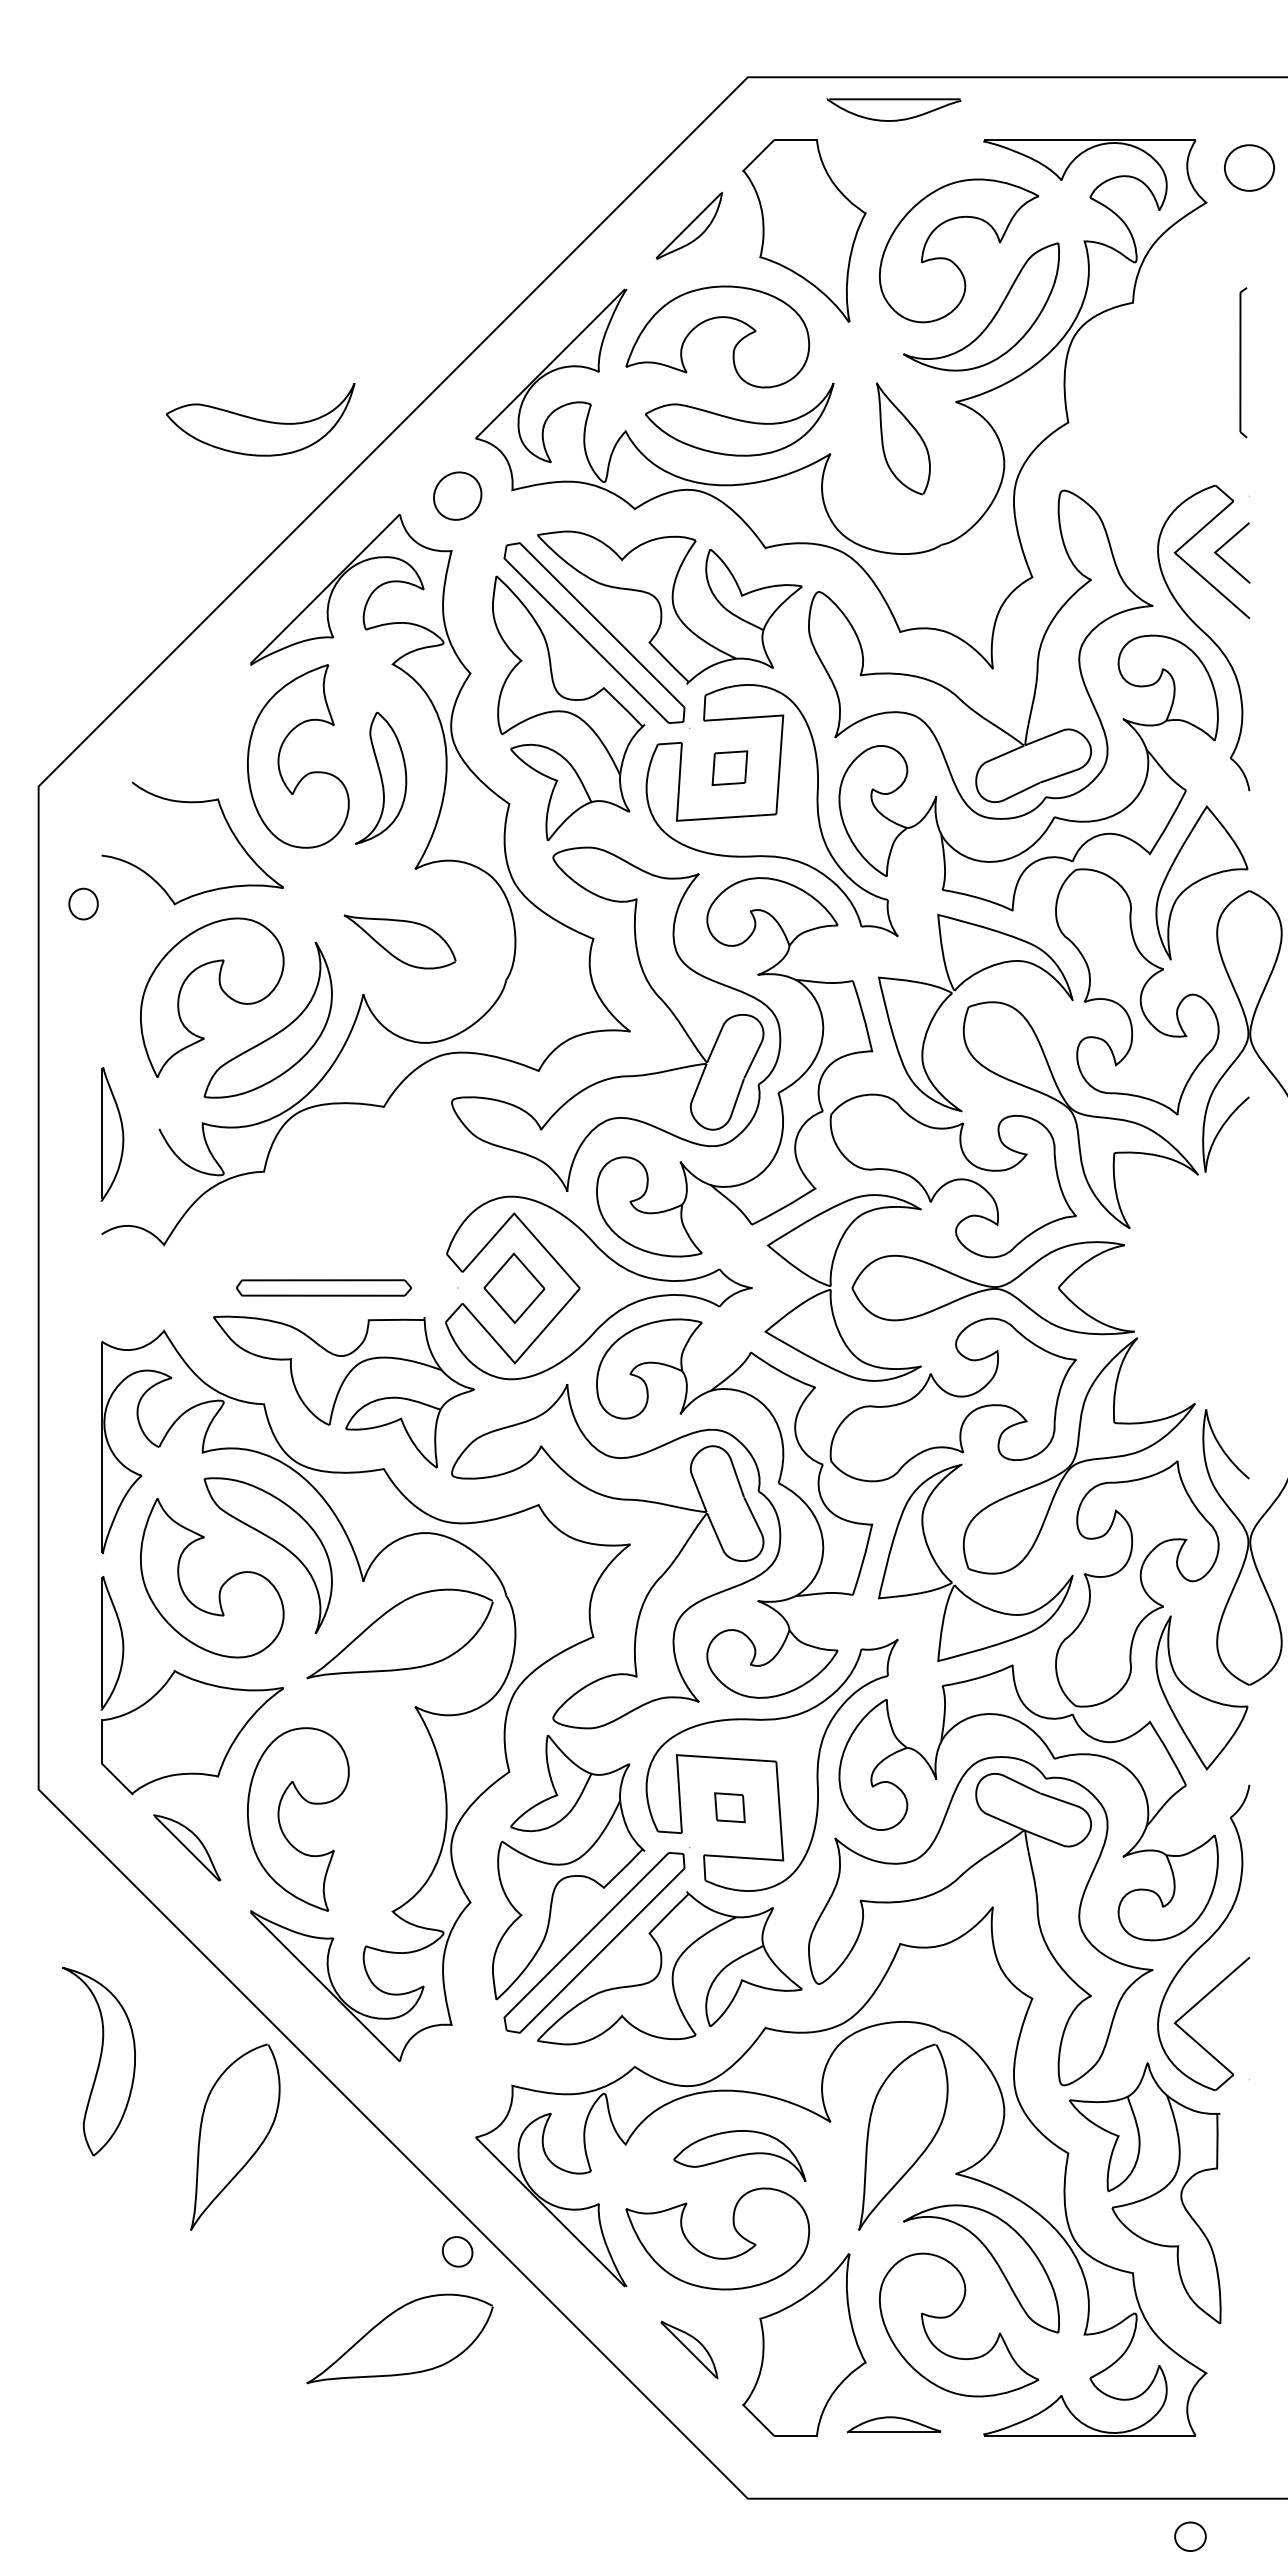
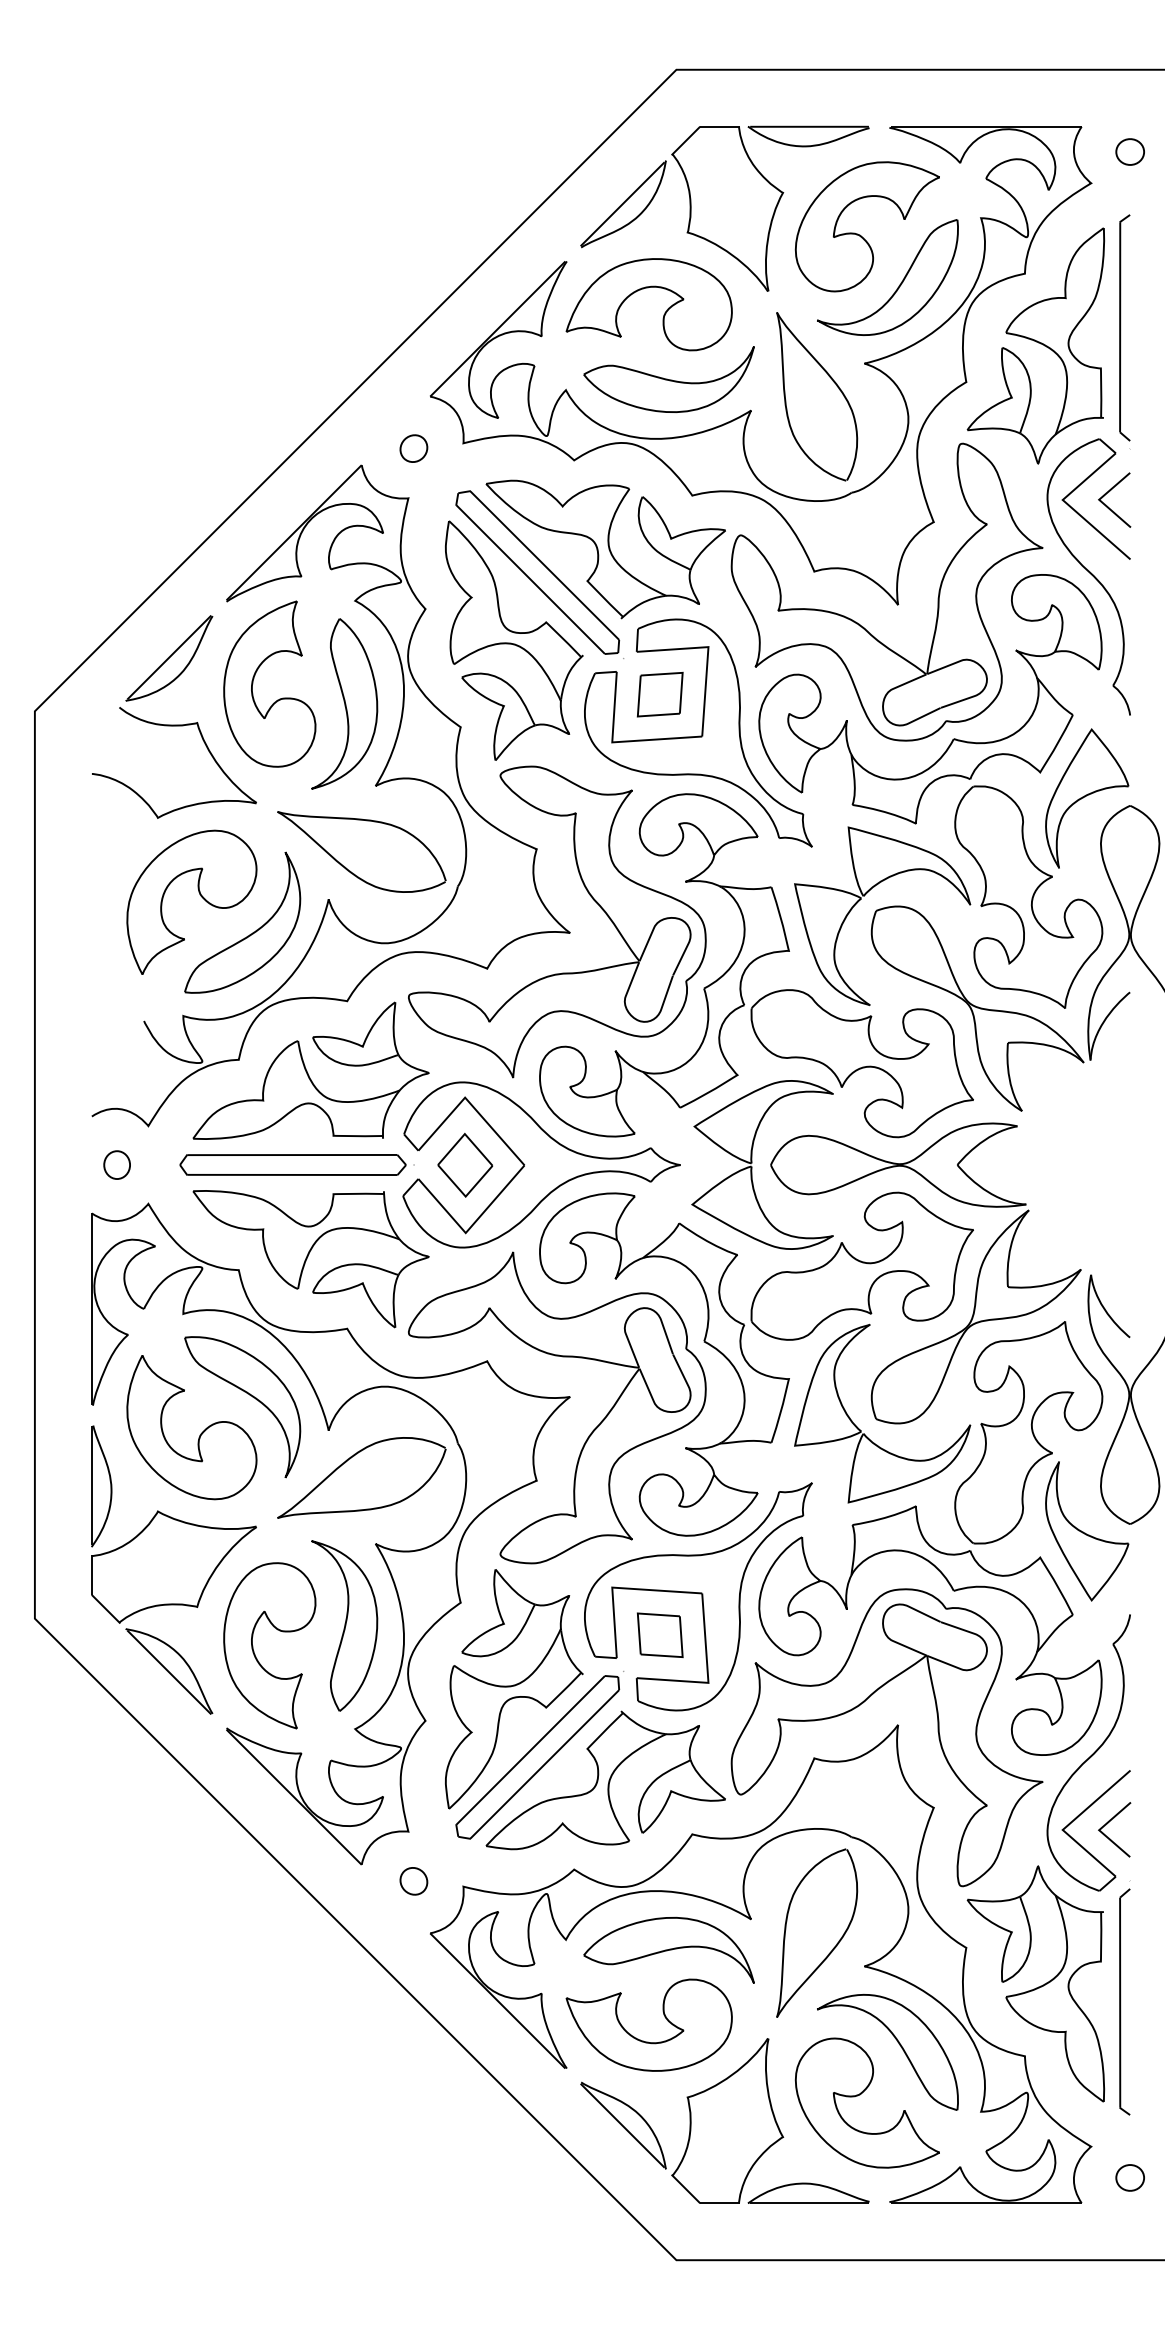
part: (893, 109) -> (808, 136), moved
part: (1249, 168) -> (1130, 152), size x0.62
part: (689, 225) -> (623, 203), size x1.43
part: (1243, 362) -> (1124, 327), size x1.67
part: (1145, 382) -> (1036, 345), added
part: (260, 419) -> (235, 379), removed
part: (903, 438) -> (817, 396), size x1.67
part: (457, 495) -> (413, 448), size x0.62
part: (186, 727) -> (168, 657), added
part: (729, 768) -> (659, 695), size x1.43
part: (380, 777) -> (344, 703), size x1.43
part: (83, 903) -> (117, 1164), moved
part: (399, 941) -> (361, 851), size x1.67
part: (112, 1134) -> (101, 1026), removed
part: (343, 1183) -> (310, 1070), added
part: (323, 1287) -> (292, 1164), size x1.43
part: (729, 1807) -> (659, 1634), size x1.67
part: (186, 1847) -> (168, 1671), size x1.43
curve: (1225, 2015) -> (1108, 1823), added
part: (98, 2061) -> (344, 1625), moved
part: (235, 2136) -> (212, 1932), removed
part: (739, 2155) -> (668, 1949), size x1.43
part: (1243, 2212) -> (1124, 2001), added
part: (457, 2251) -> (413, 1880), moved
part: (399, 2338) -> (361, 2115), removed
part: (689, 2349) -> (623, 2125), size x1.67
part: (893, 2424) -> (808, 2193), size x1.43
part: (1190, 2536) -> (1130, 2177), moved

